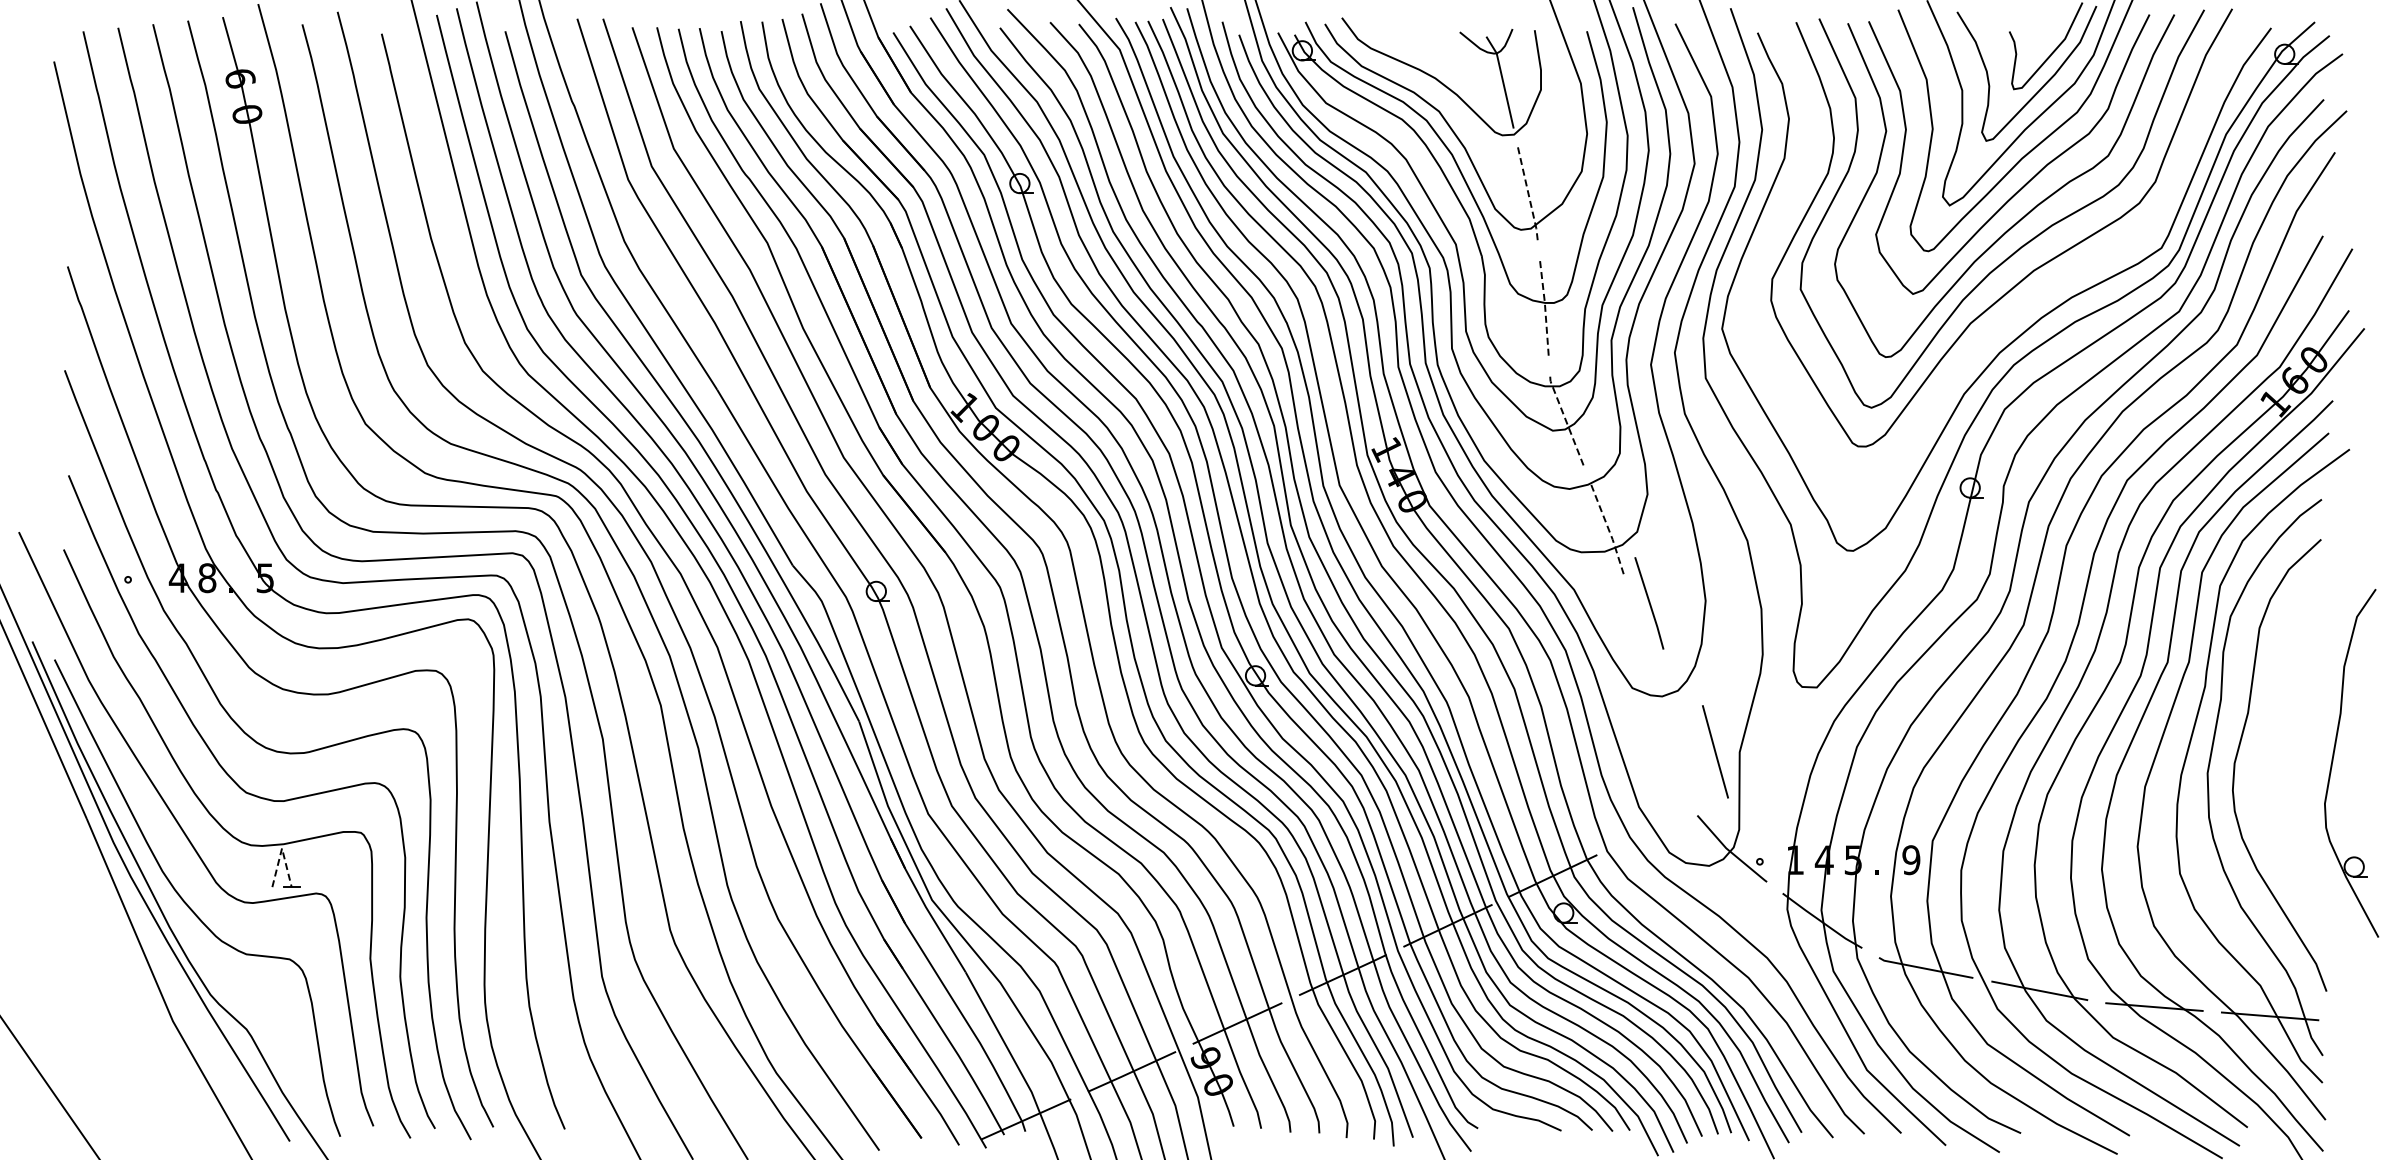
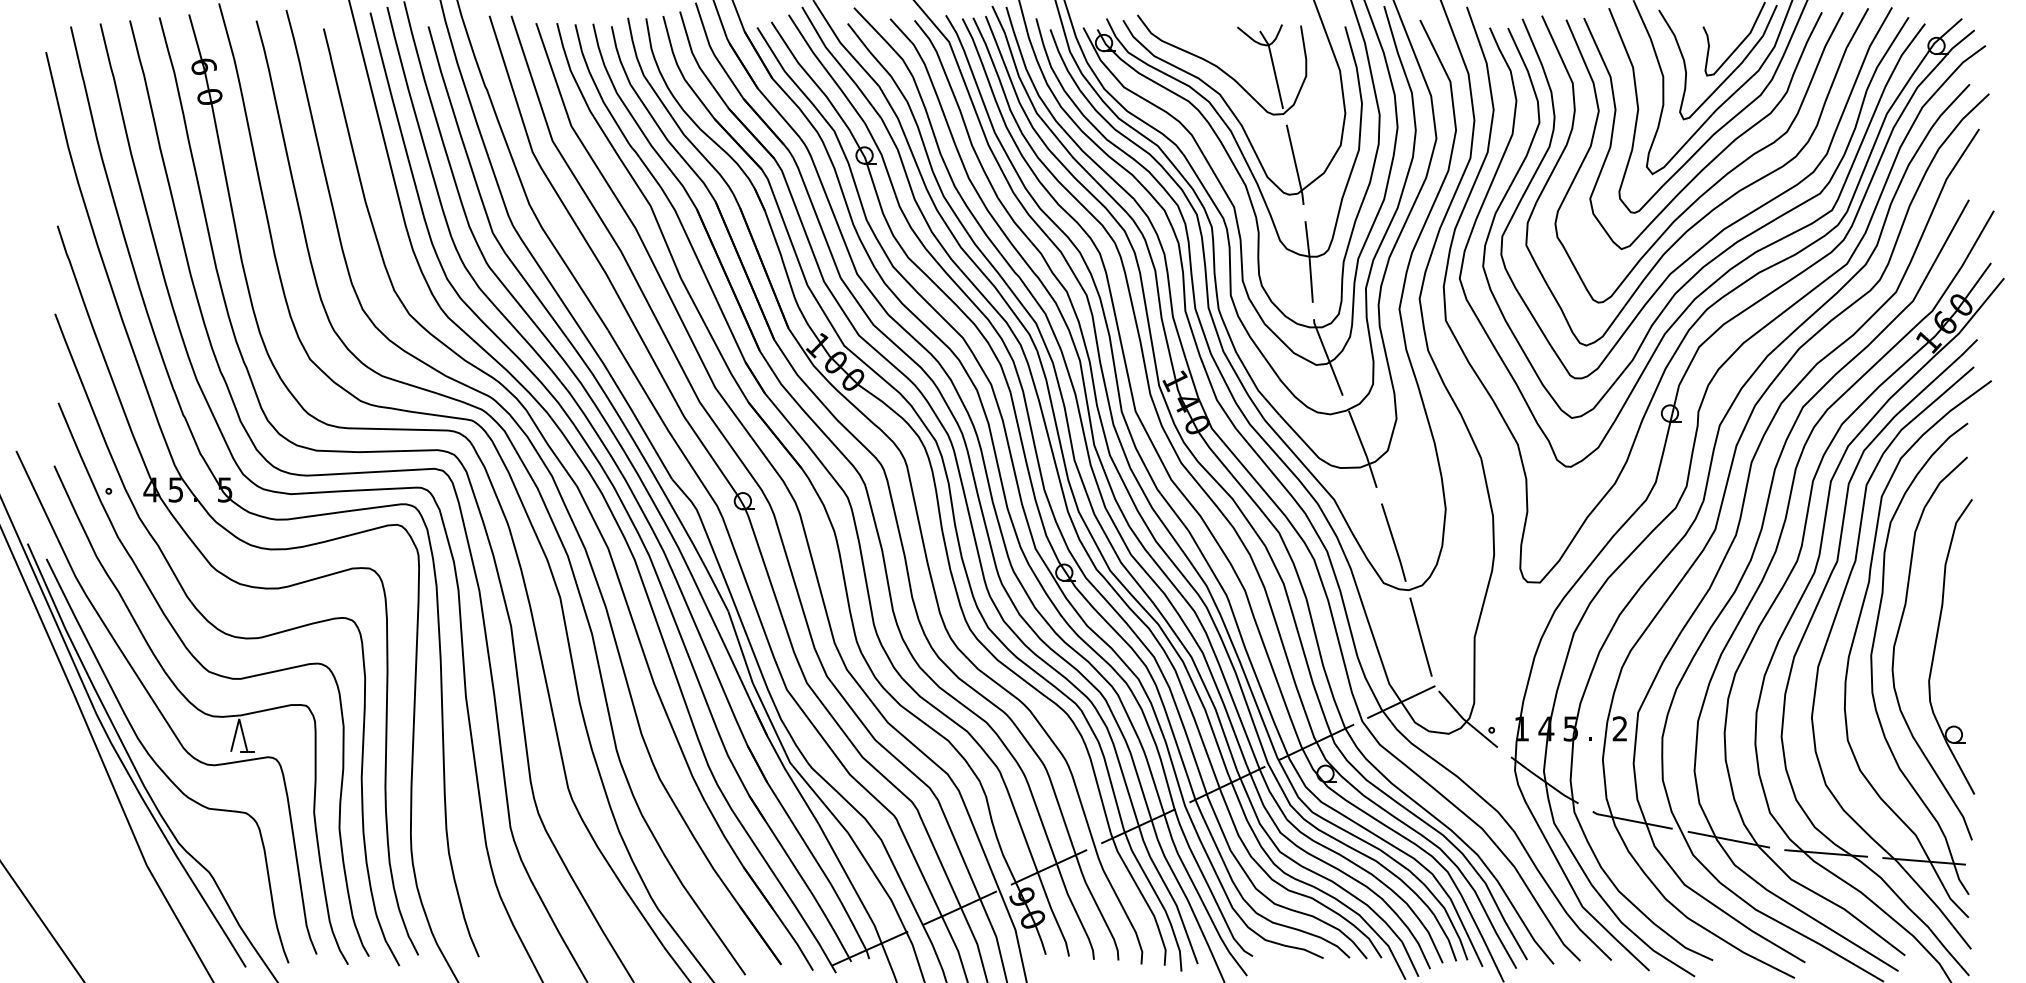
line: (1528, 195) -> (1295, 165), dashed -> solid
curve: (2031, 297) -> (1721, 252), added
line: (1545, 309) -> (1310, 262), dashed -> solid
line: (1566, 421) -> (1327, 357), dashed -> solid
line: (1609, 530) -> (1364, 449), dashed -> solid
text: (207, 578) -> (176, 490), 8 -> 5
line: (1649, 603) -> (1393, 542), moved
line: (1715, 751) -> (1421, 636), moved
part: (2333, 761) -> (1936, 645), moved
line: (1653, 828) -> (1401, 702), added
line: (282, 848) -> (239, 719), dashed -> solid
text: (1911, 860) -> (1620, 729), 9 -> 2

